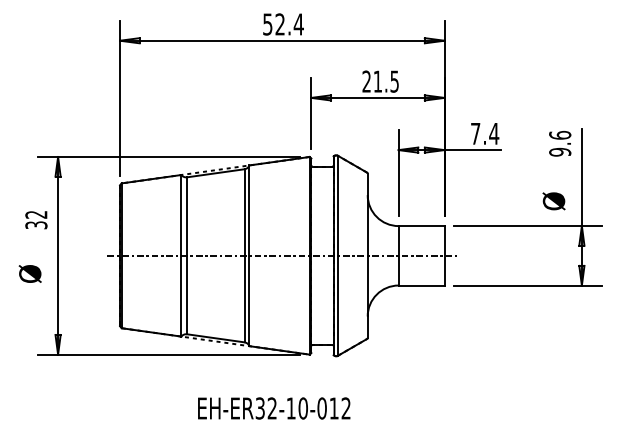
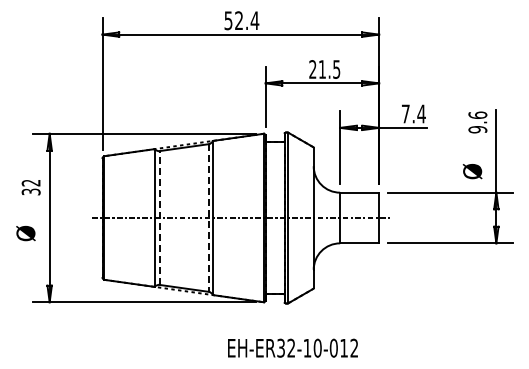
line: (186, 256) -> (159, 218), solid -> dashed
line: (244, 256) -> (208, 218), solid -> dashed
text: (273, 407) -> (292, 347), moved

